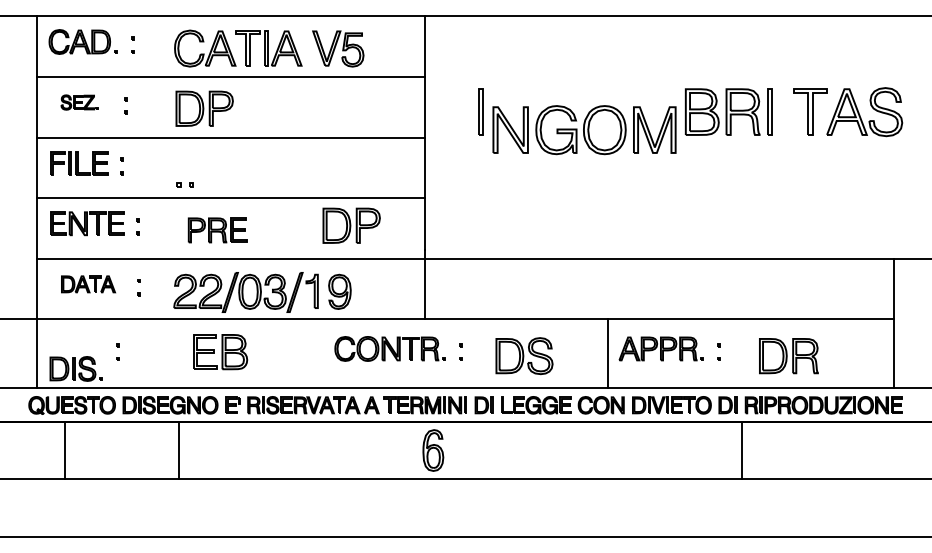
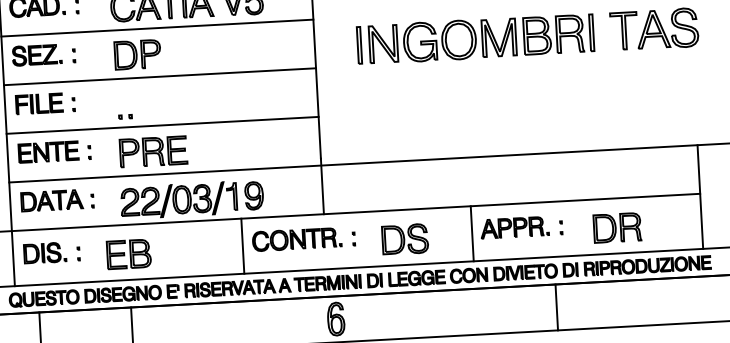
part: (79, 102) -> (36, 55), size x1.67
part: (584, 130) -> (442, 41), moved
part: (351, 225) -> (260, 142), removed
part: (217, 230) -> (153, 151), size x1.43
part: (88, 284) -> (52, 200), size x1.43
part: (220, 352) -> (129, 254), moved
line: (322, 353) -> (242, 246), added
part: (75, 368) -> (44, 252), moved
line: (742, 450) -> (557, 307), moved

